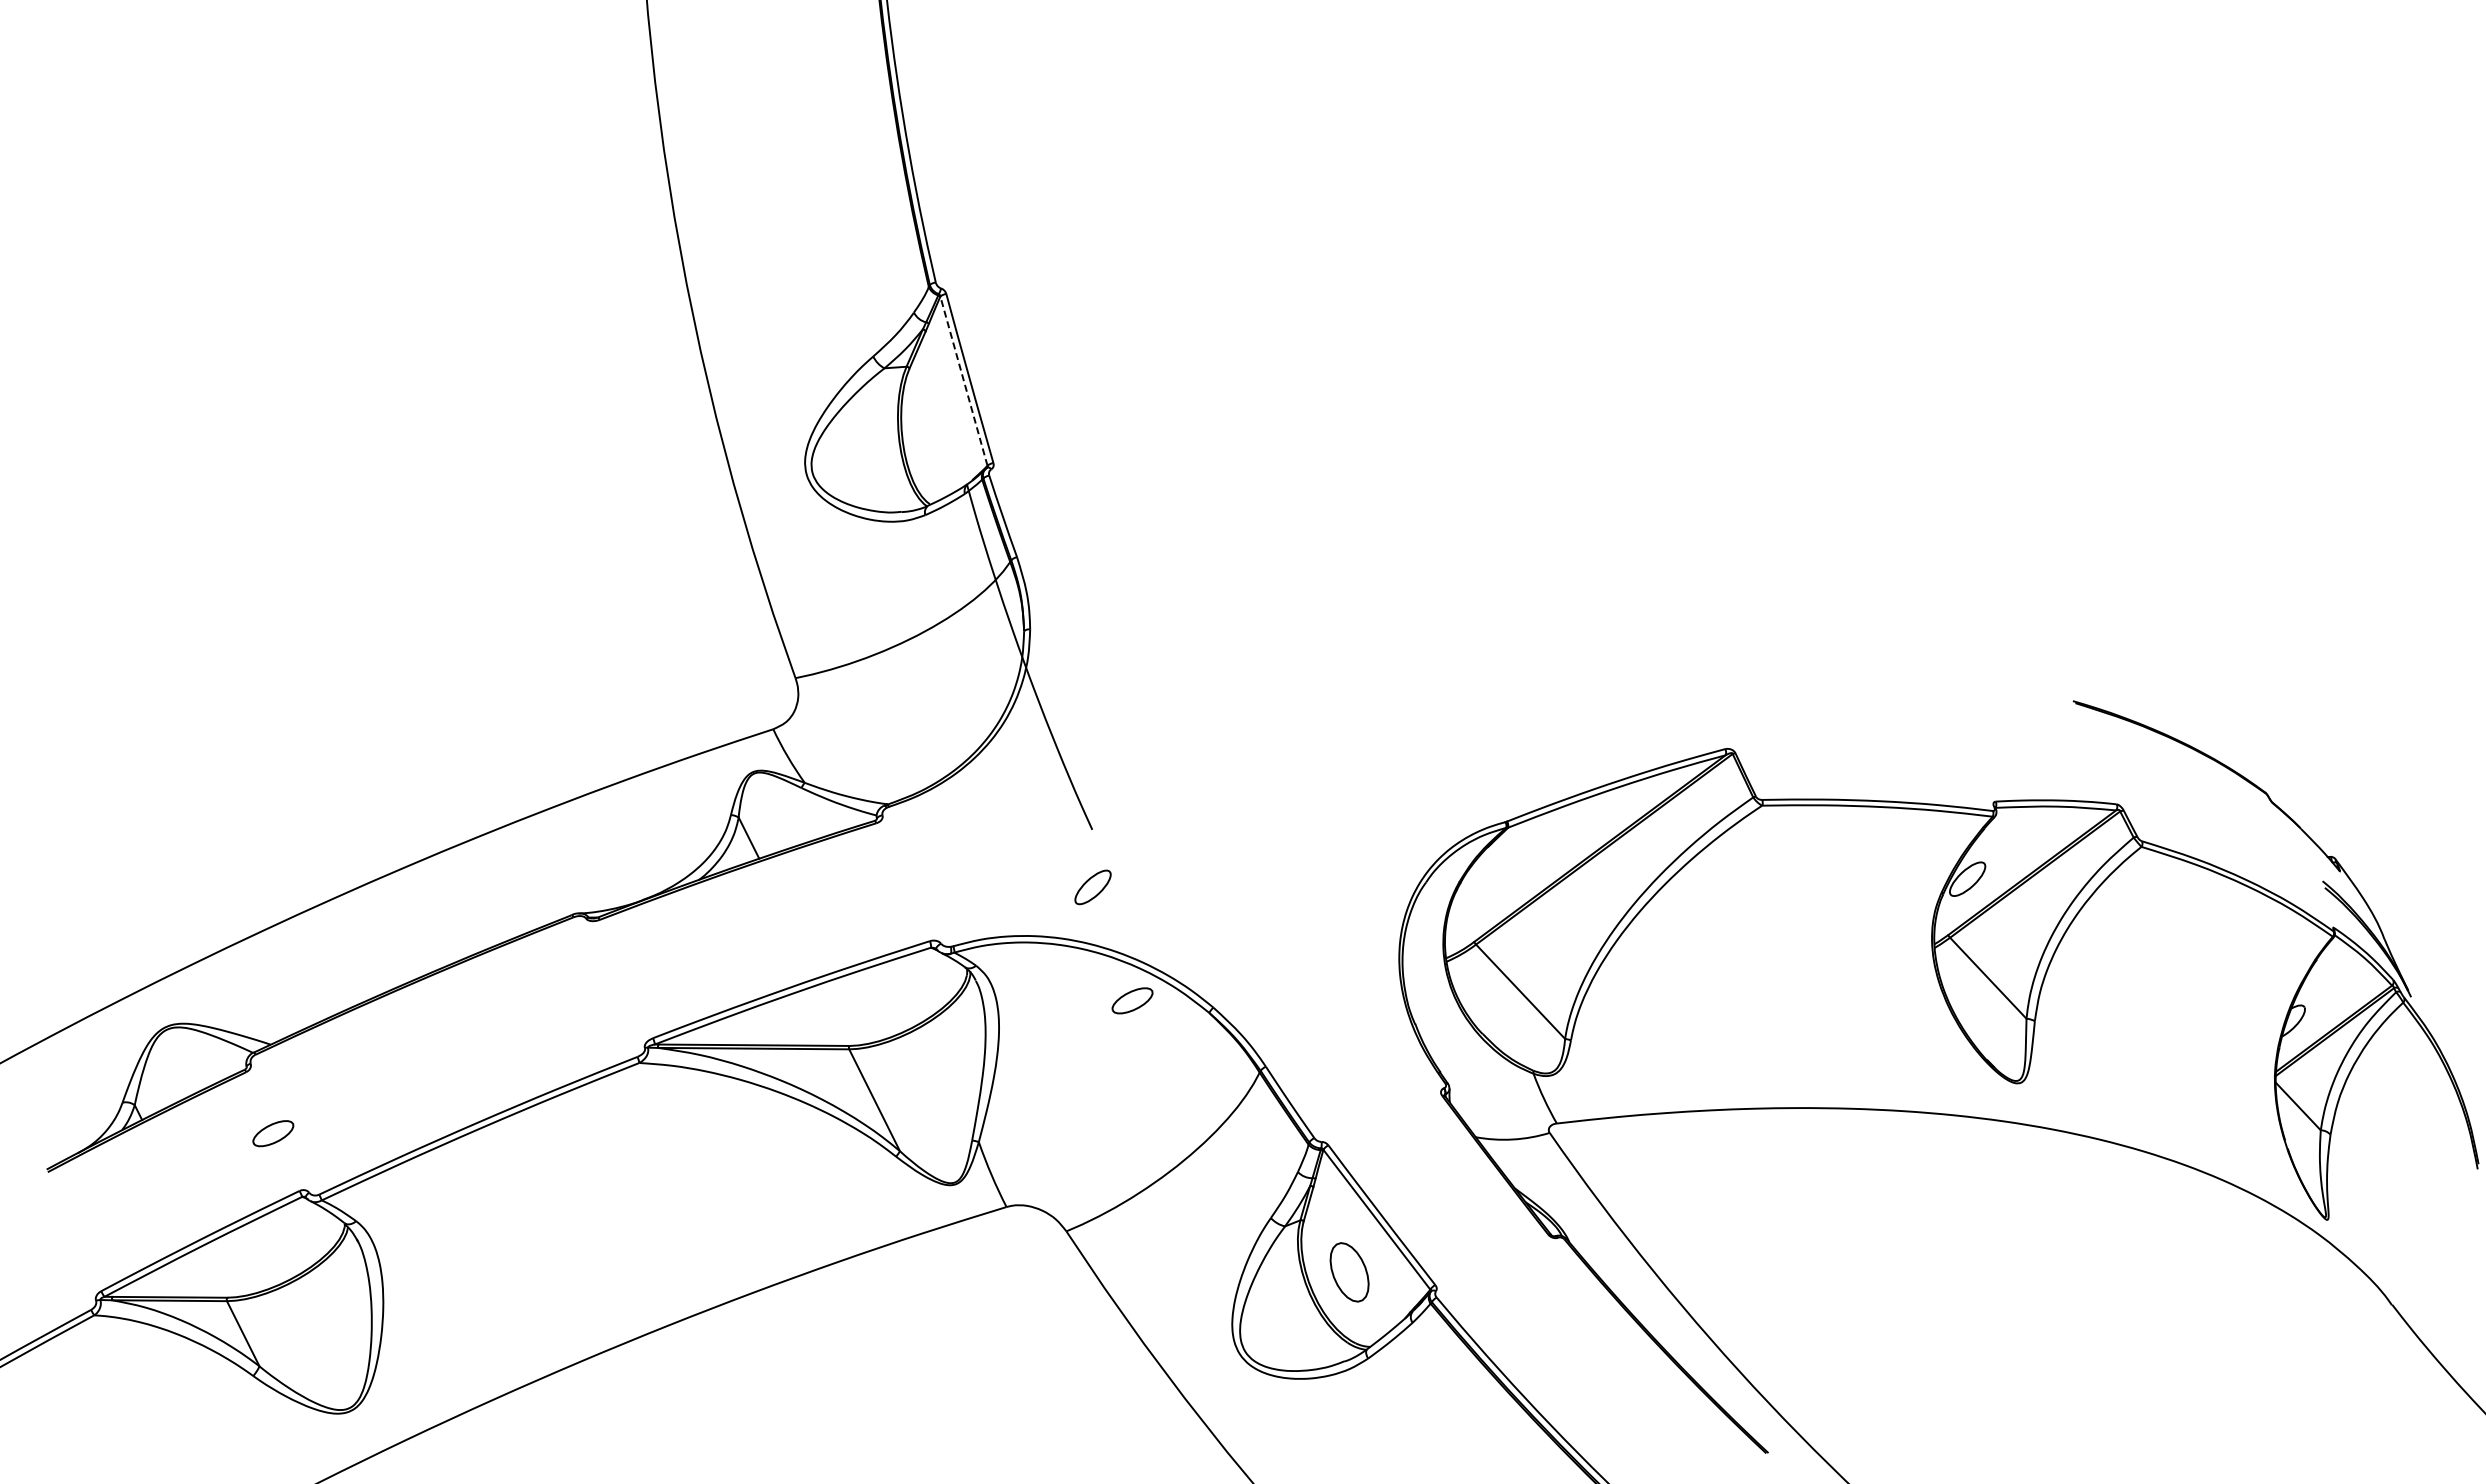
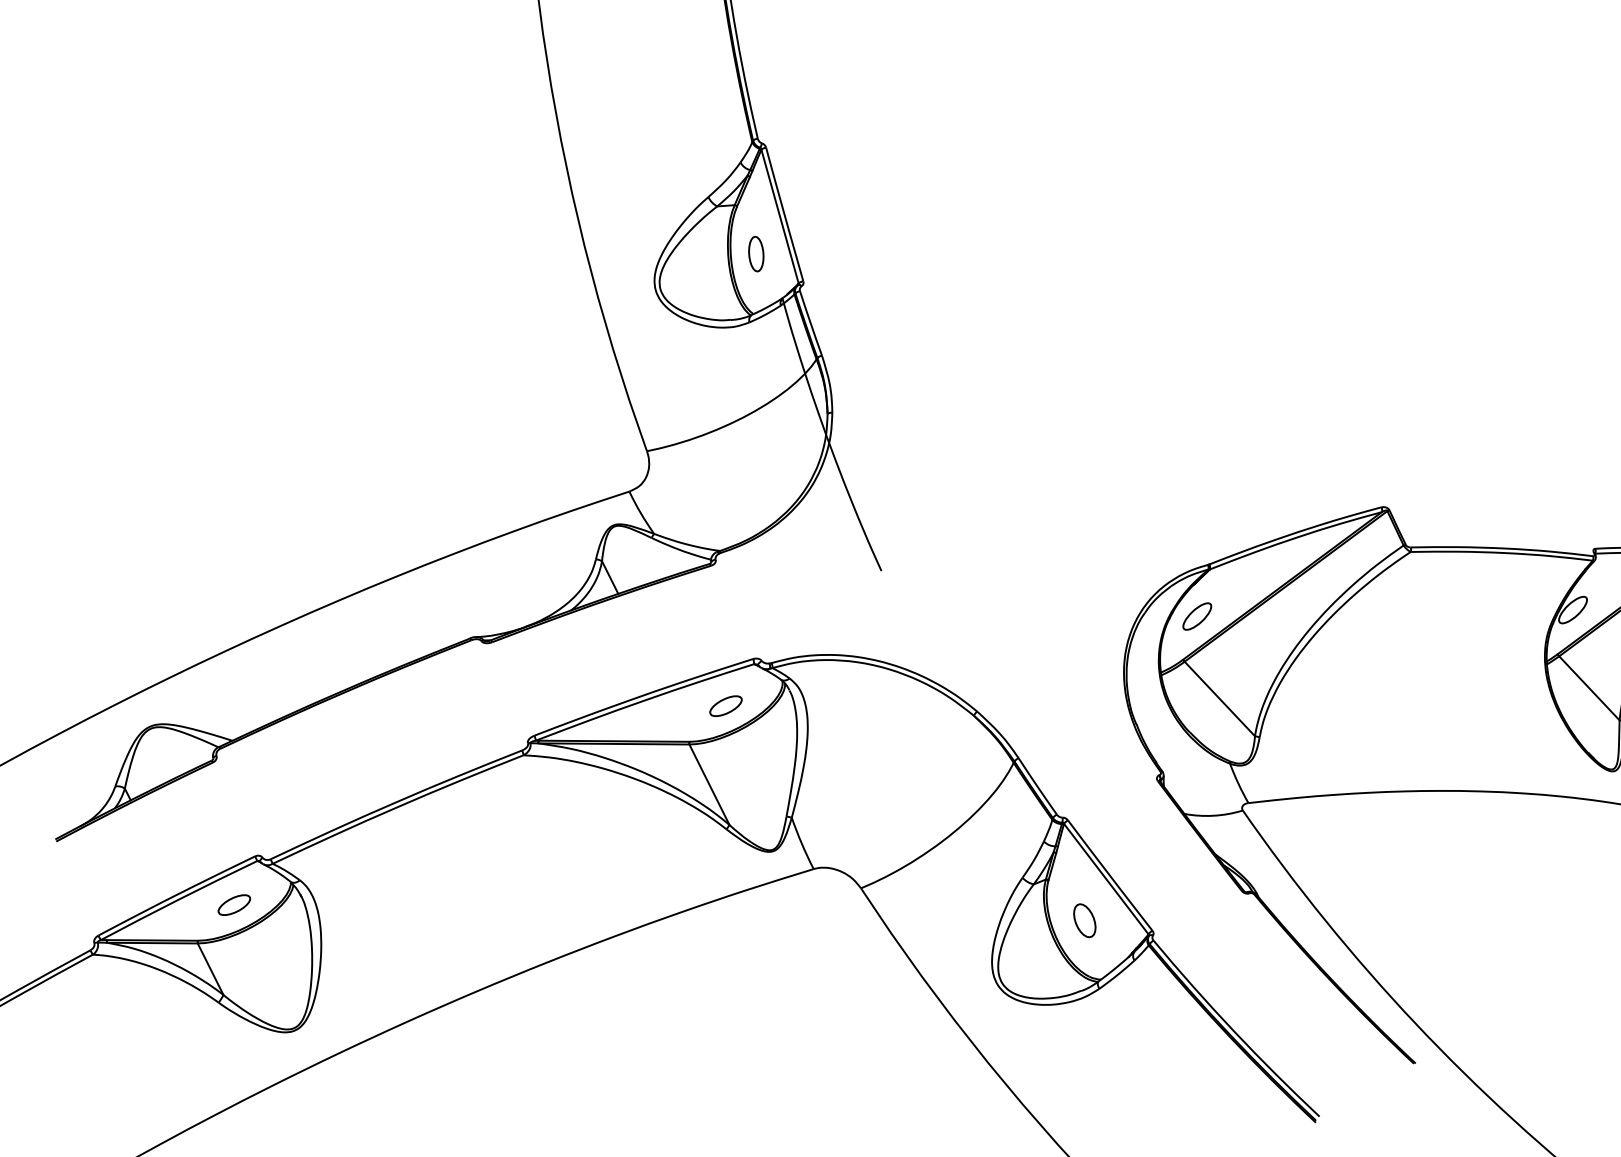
line: (963, 381) -> (779, 216), dashed -> solid
part: (933, 428) -> (755, 253), added
part: (1092, 887) -> (1196, 616), moved
part: (1132, 1000) -> (725, 705), moved
part: (273, 1133) -> (234, 905), moved
part: (1349, 1272) -> (1084, 920), size x0.71

